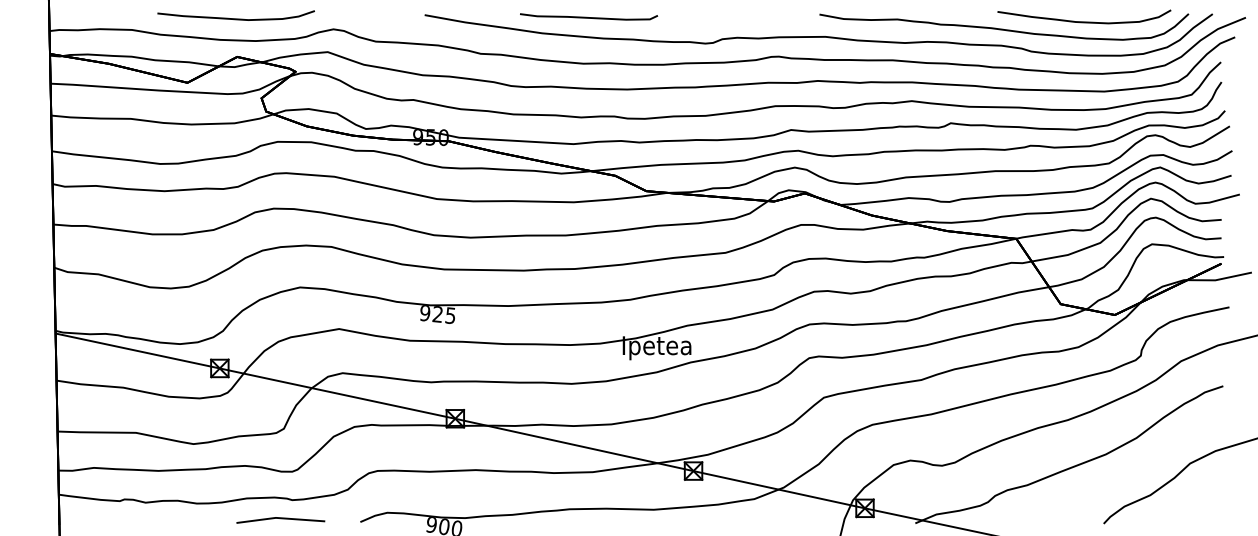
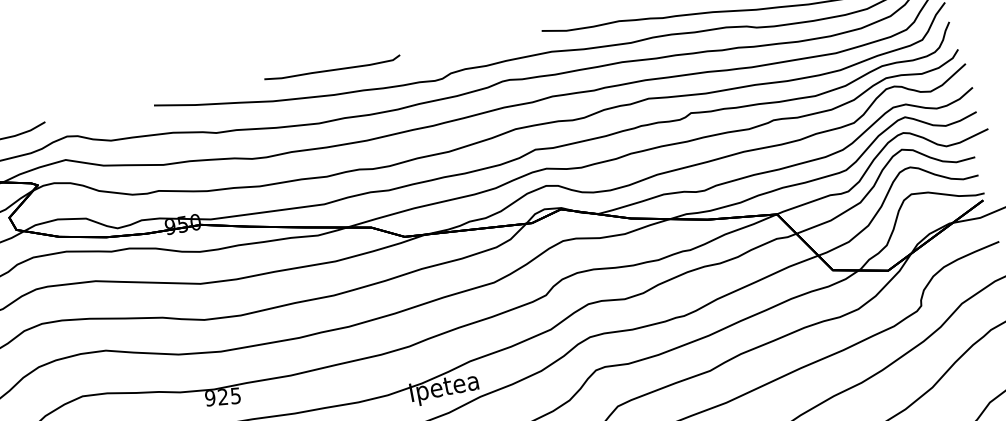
curve: (589, 17) -> (333, 69), moved

